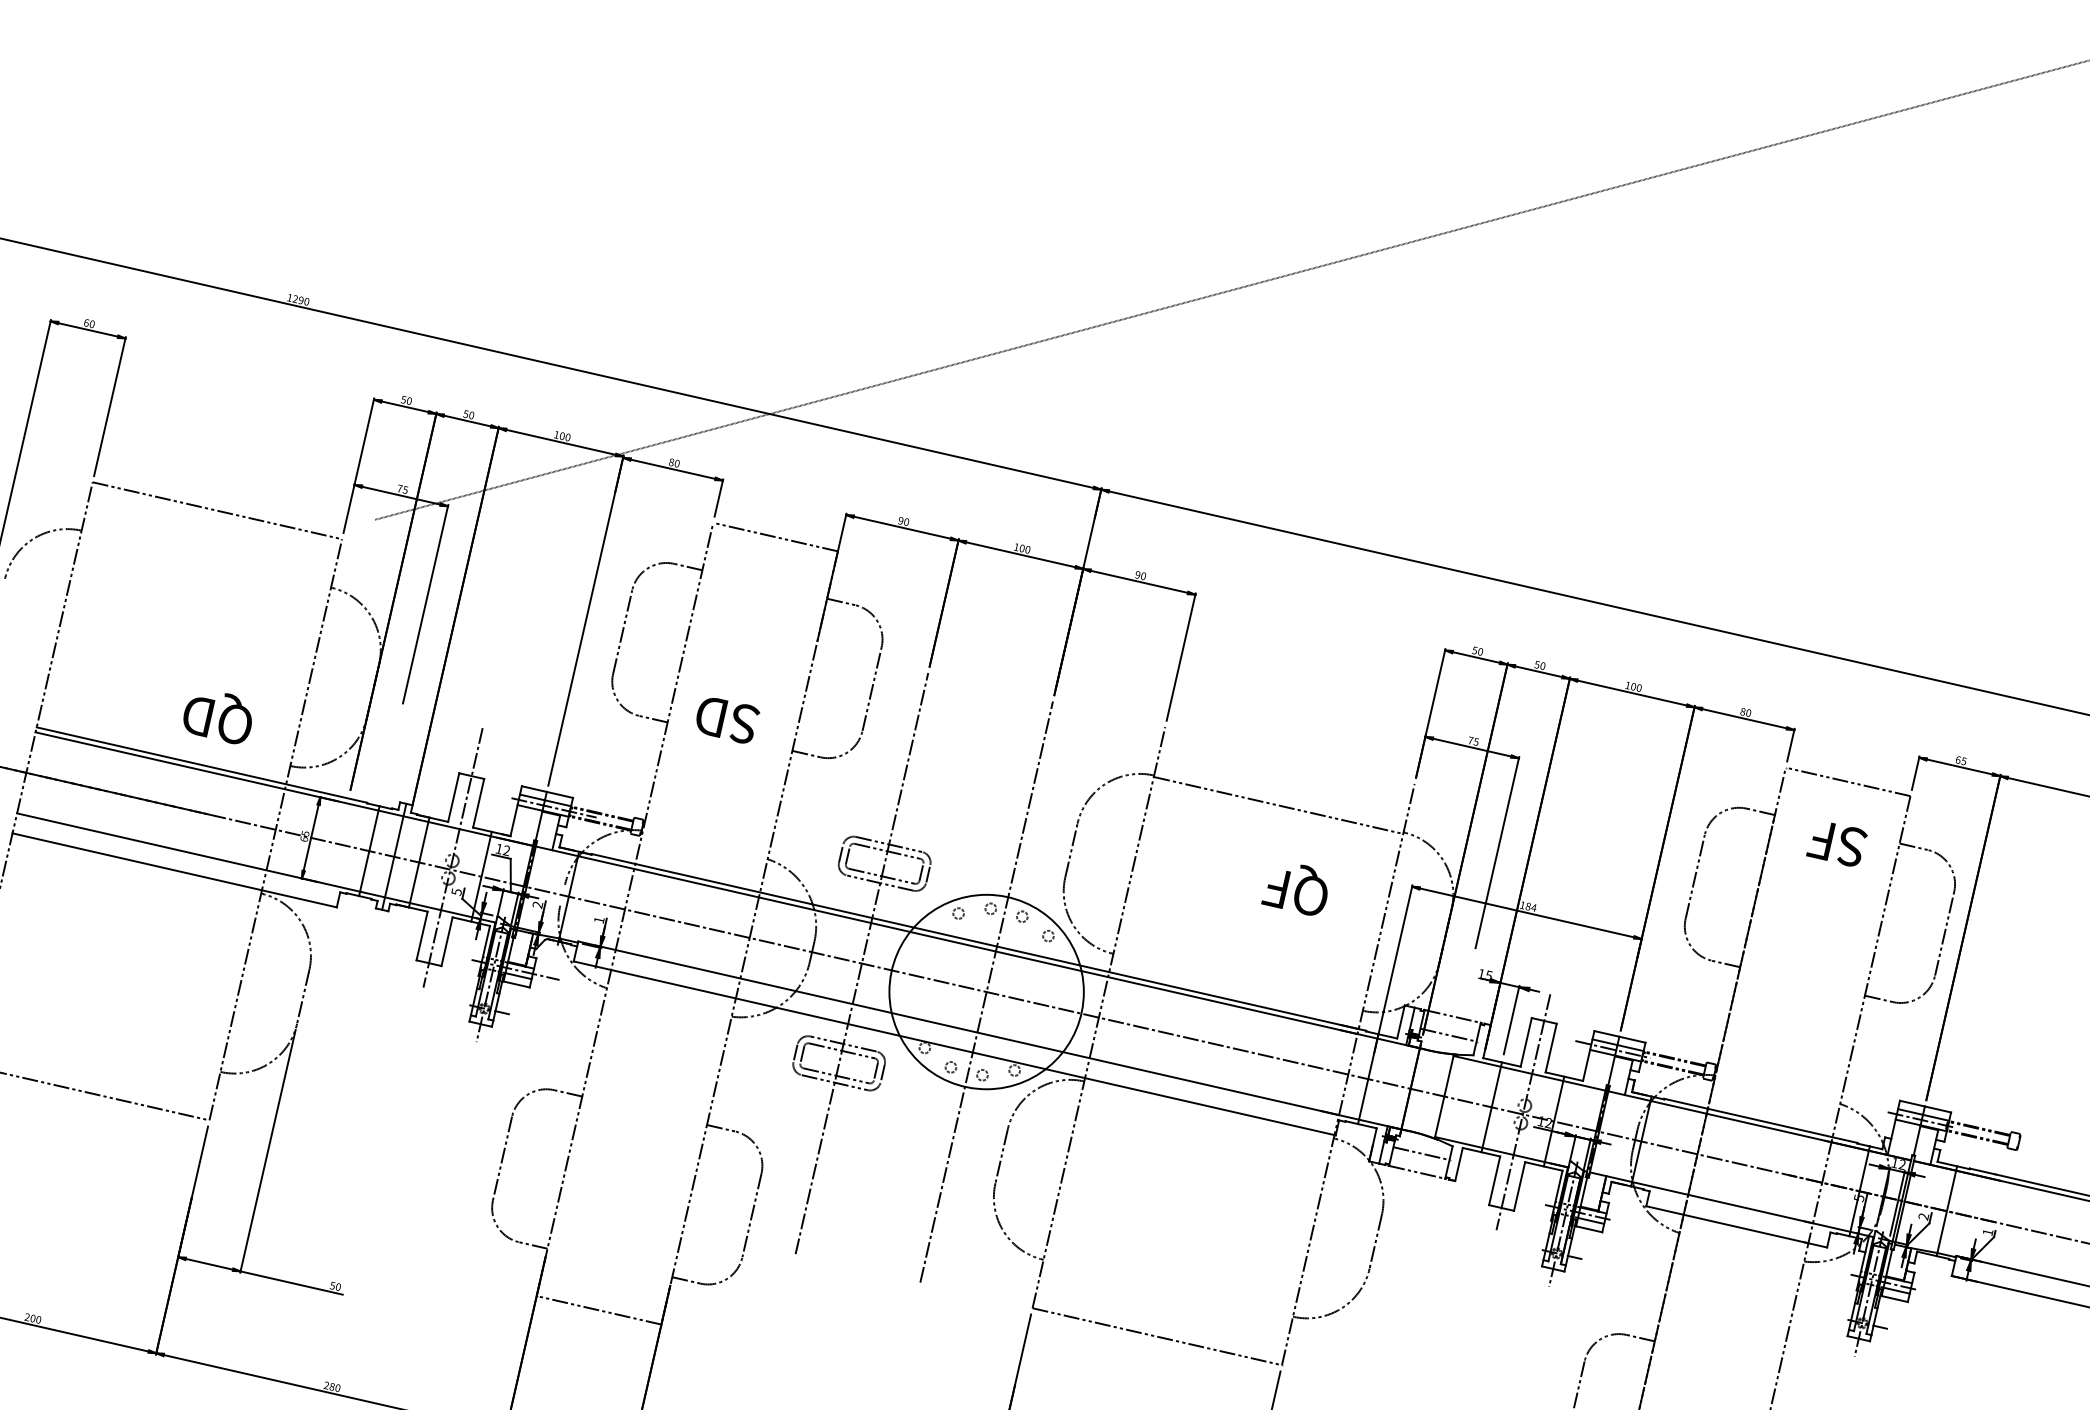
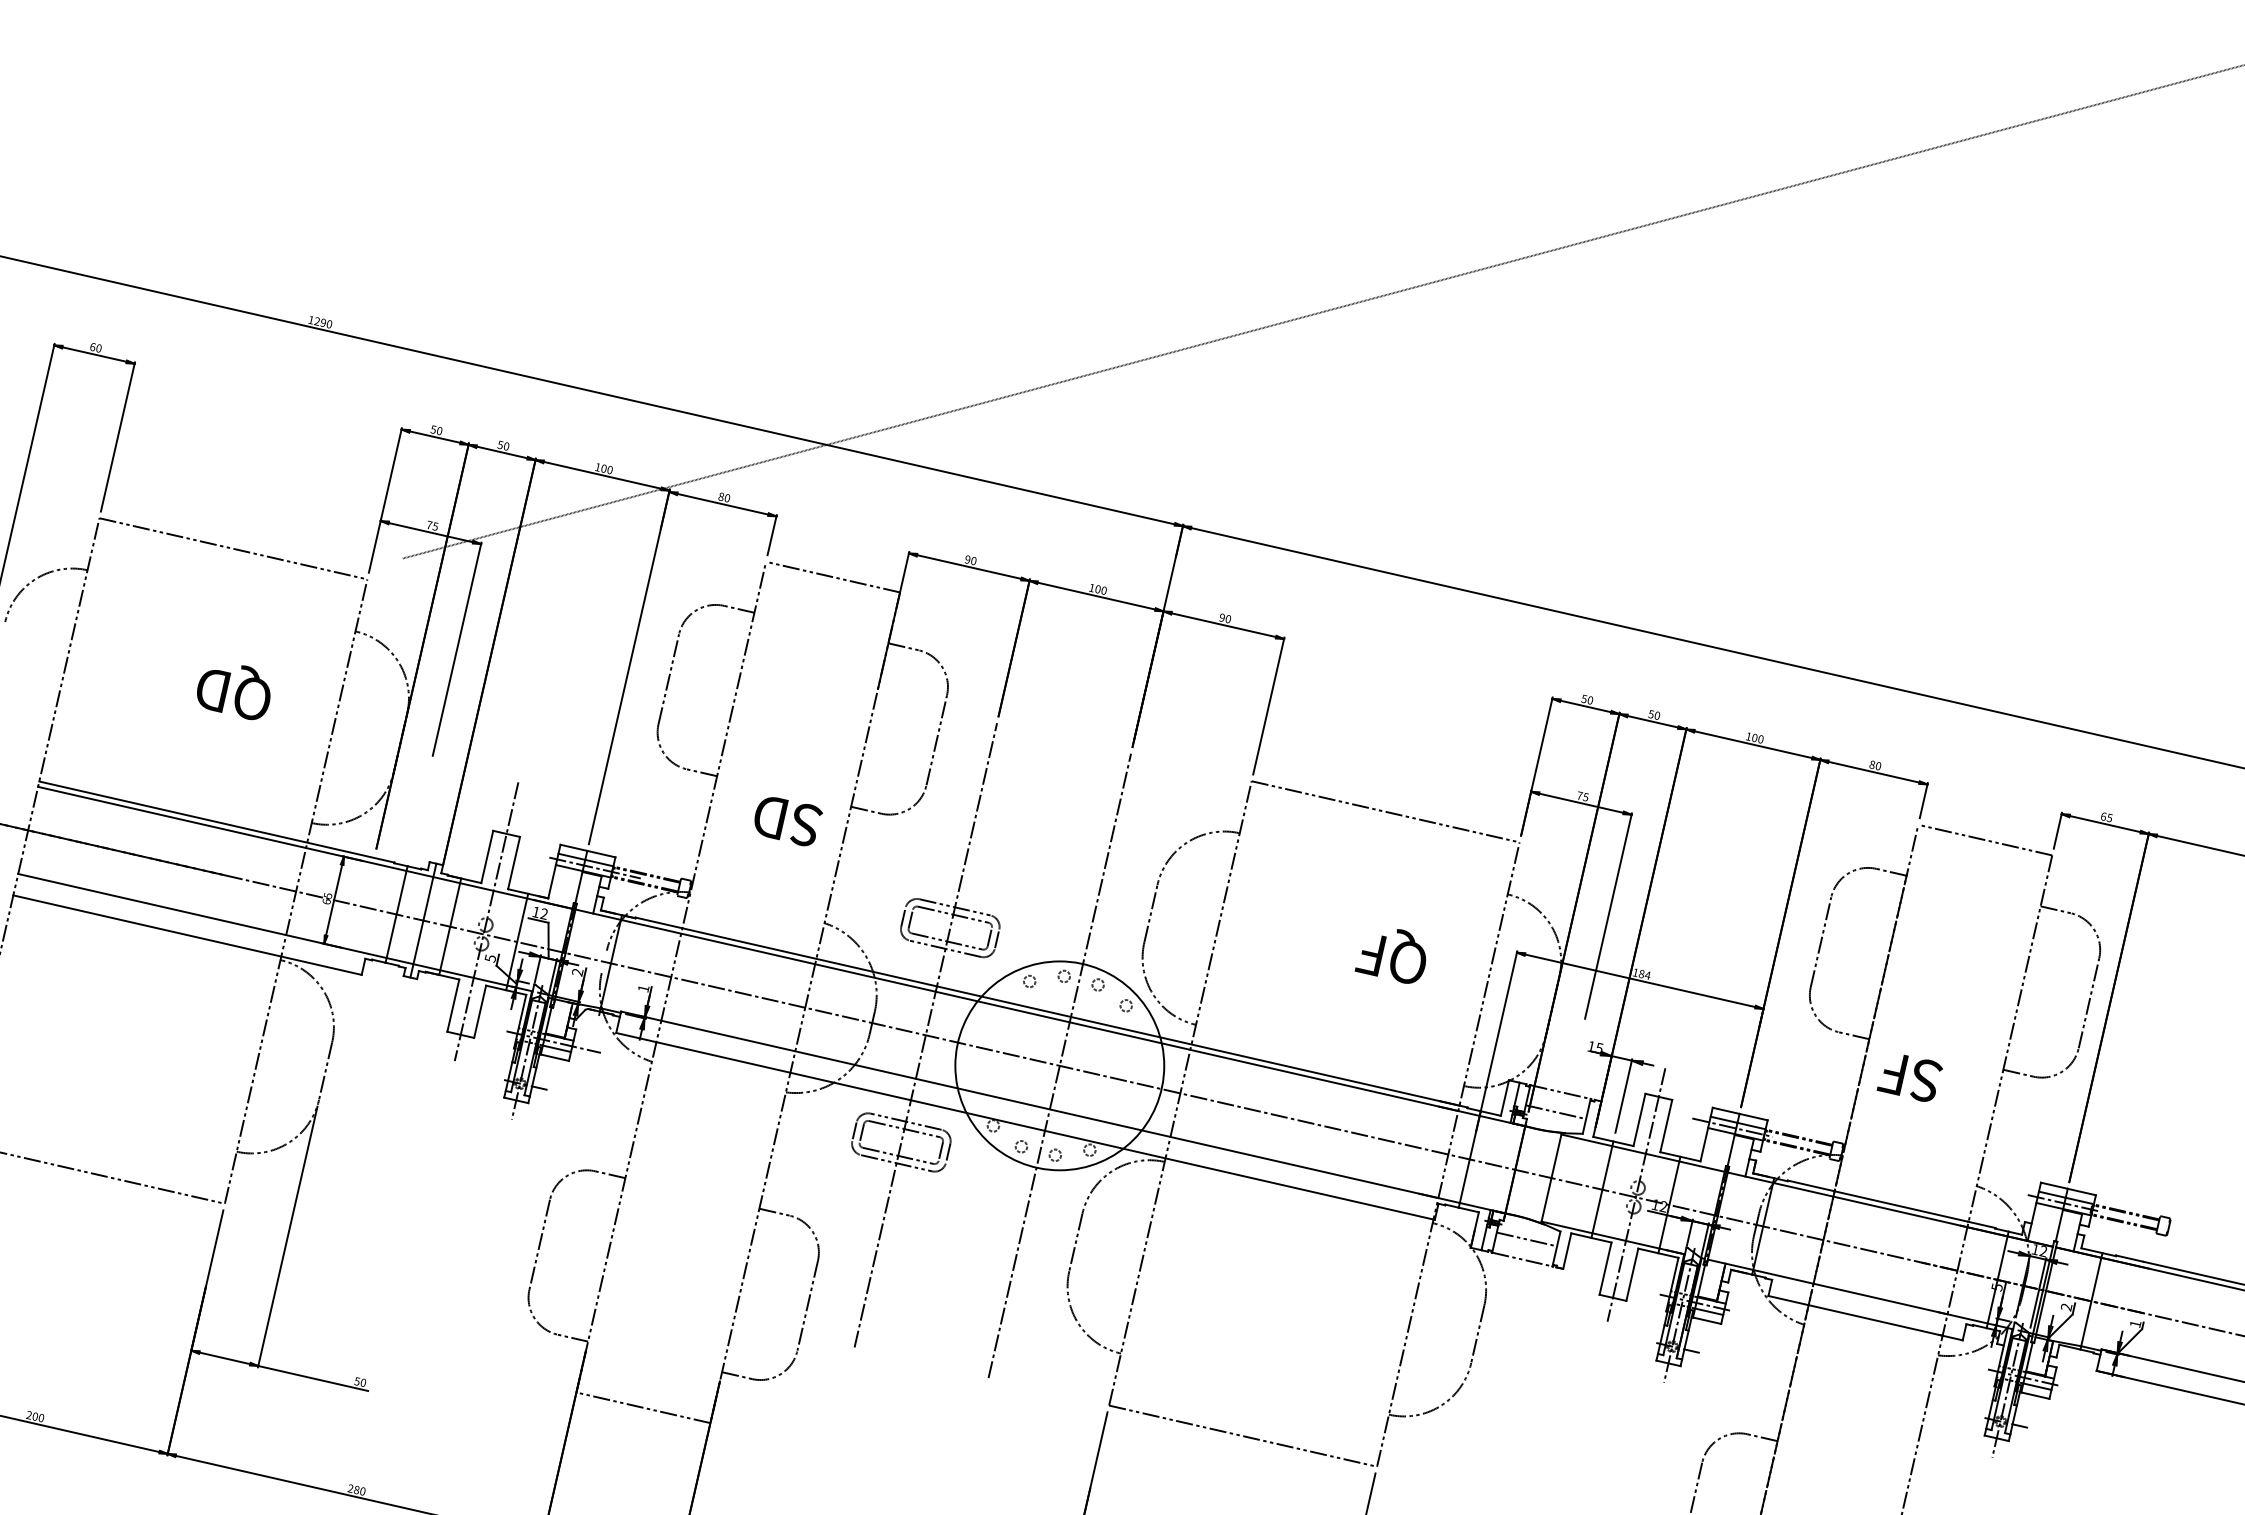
text: (217, 718) -> (233, 692), moved
text: (728, 720) -> (788, 821), moved
line: (1278, 805) -> (1385, 811), moved
text: (1836, 844) -> (1909, 1078), moved

